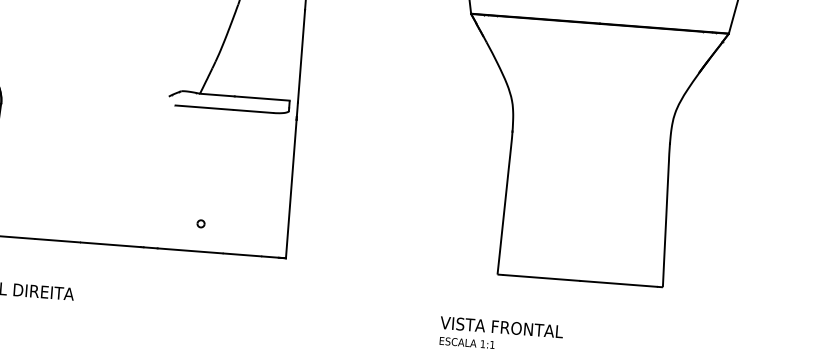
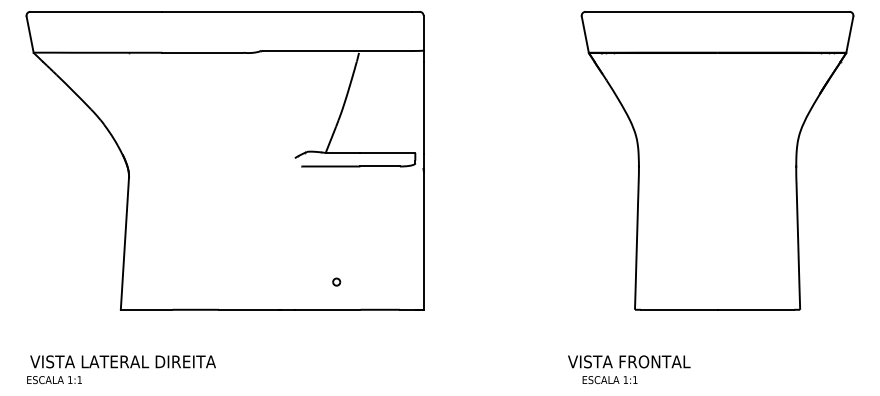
text: (502, 326) -> (629, 361), moved

